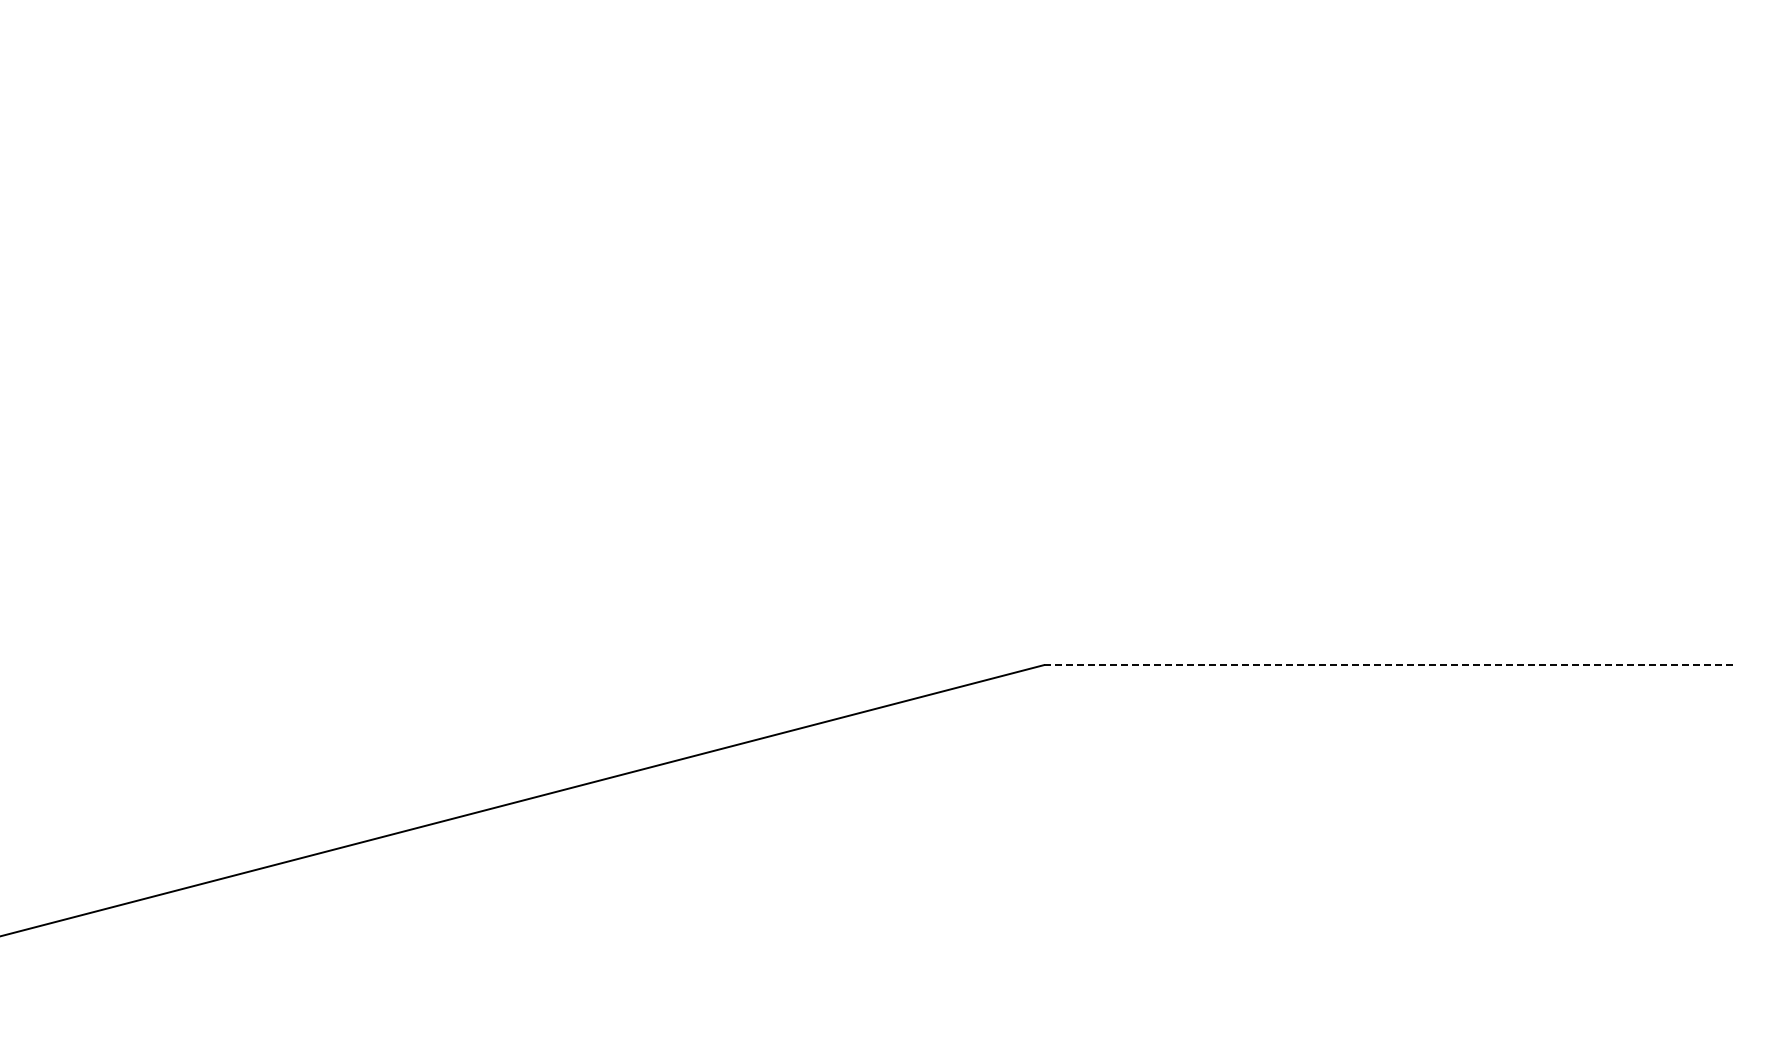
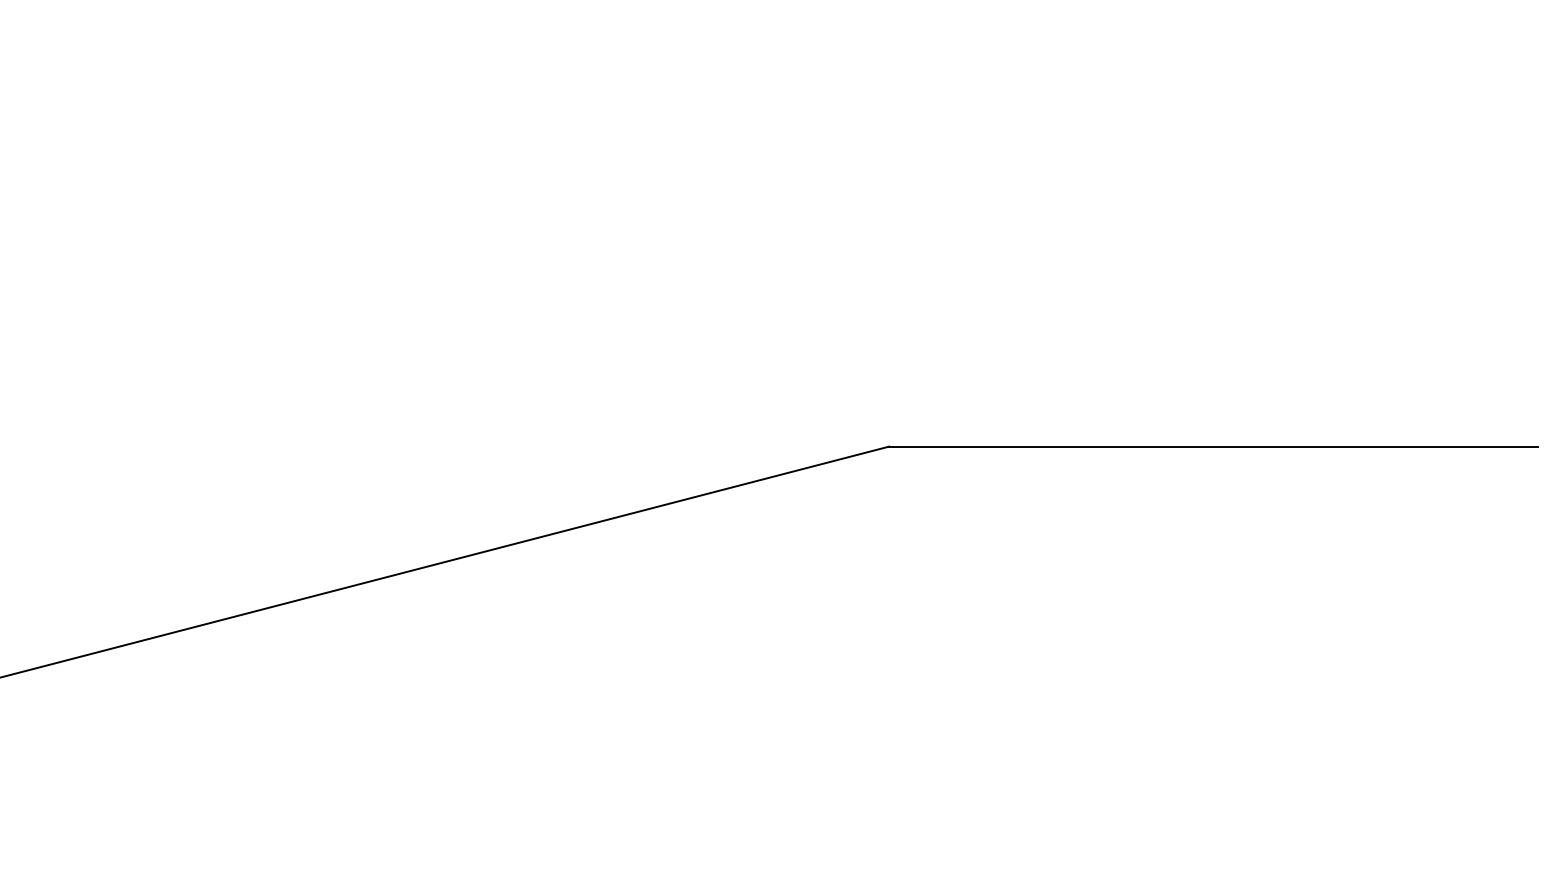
line: (1390, 665) -> (1213, 446), dashed -> solid

